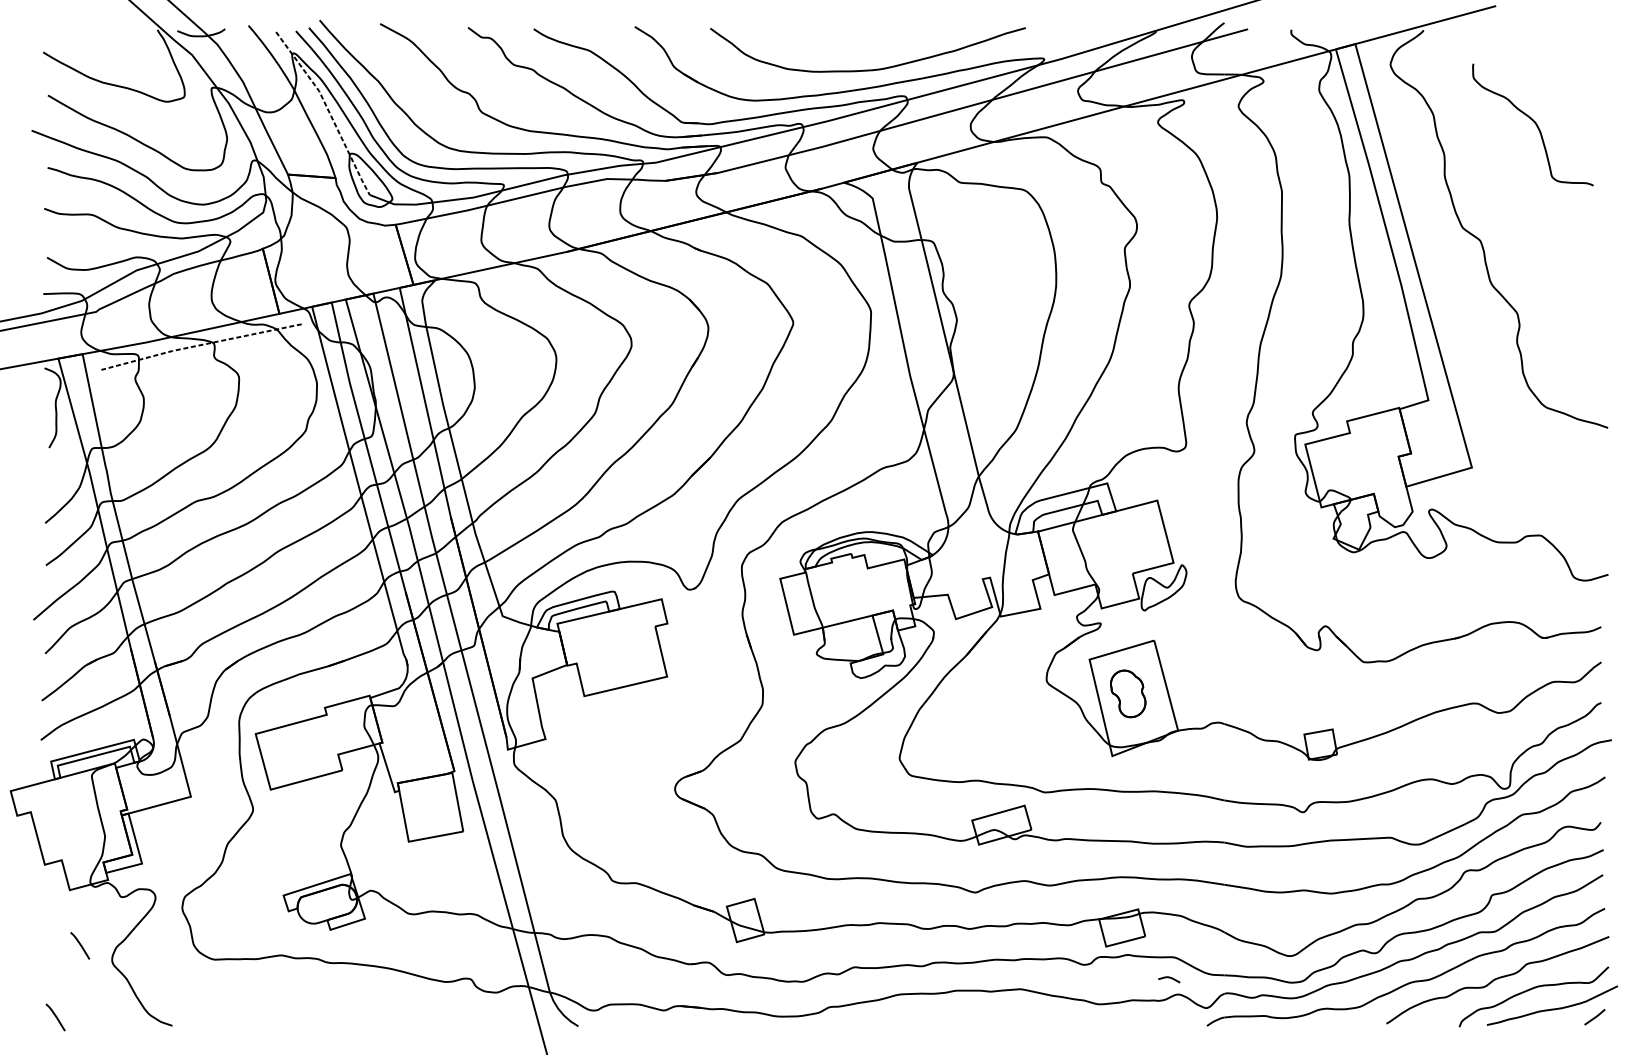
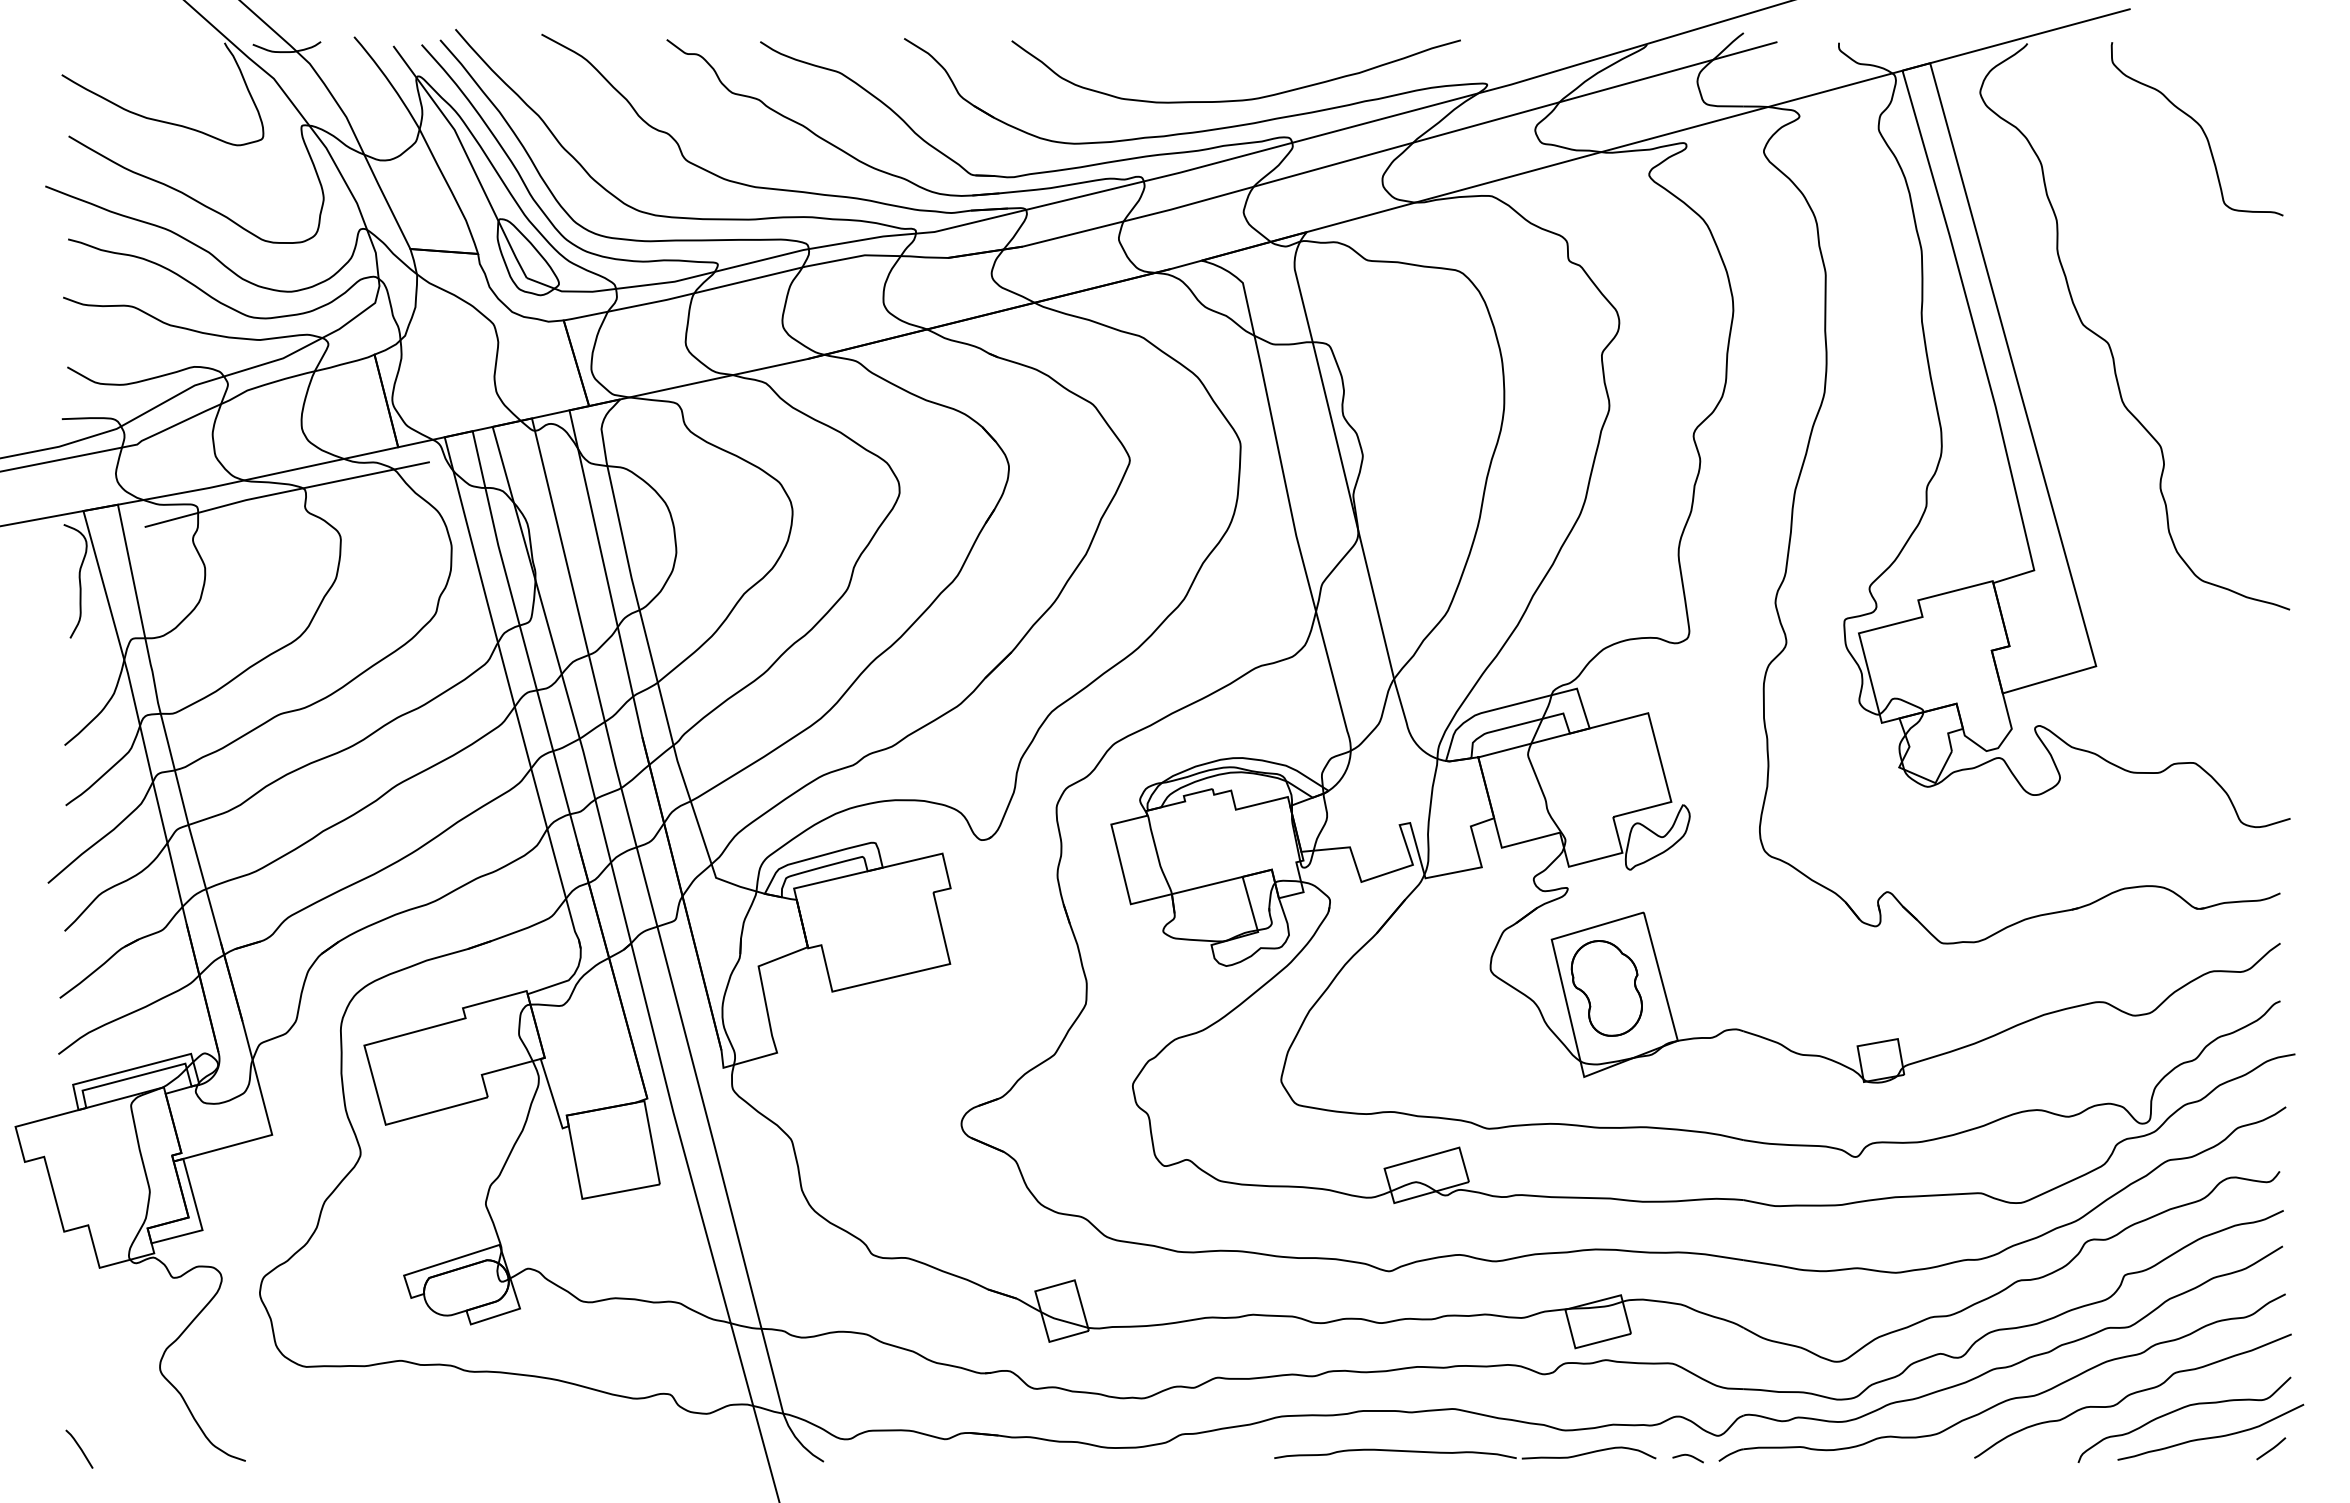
line: (328, 110) -> (467, 157), dashed -> solid
curve: (1535, 124) -> (2200, 128), moved
line: (201, 344) -> (286, 491), dashed -> solid
part: (1128, 693) -> (1606, 988), size x1.43
line: (80, 945) -> (114, 1346), removed
curve: (1169, 978) -> (1688, 1456), moved
part: (1029, 1019) -> (1465, 1452), added

